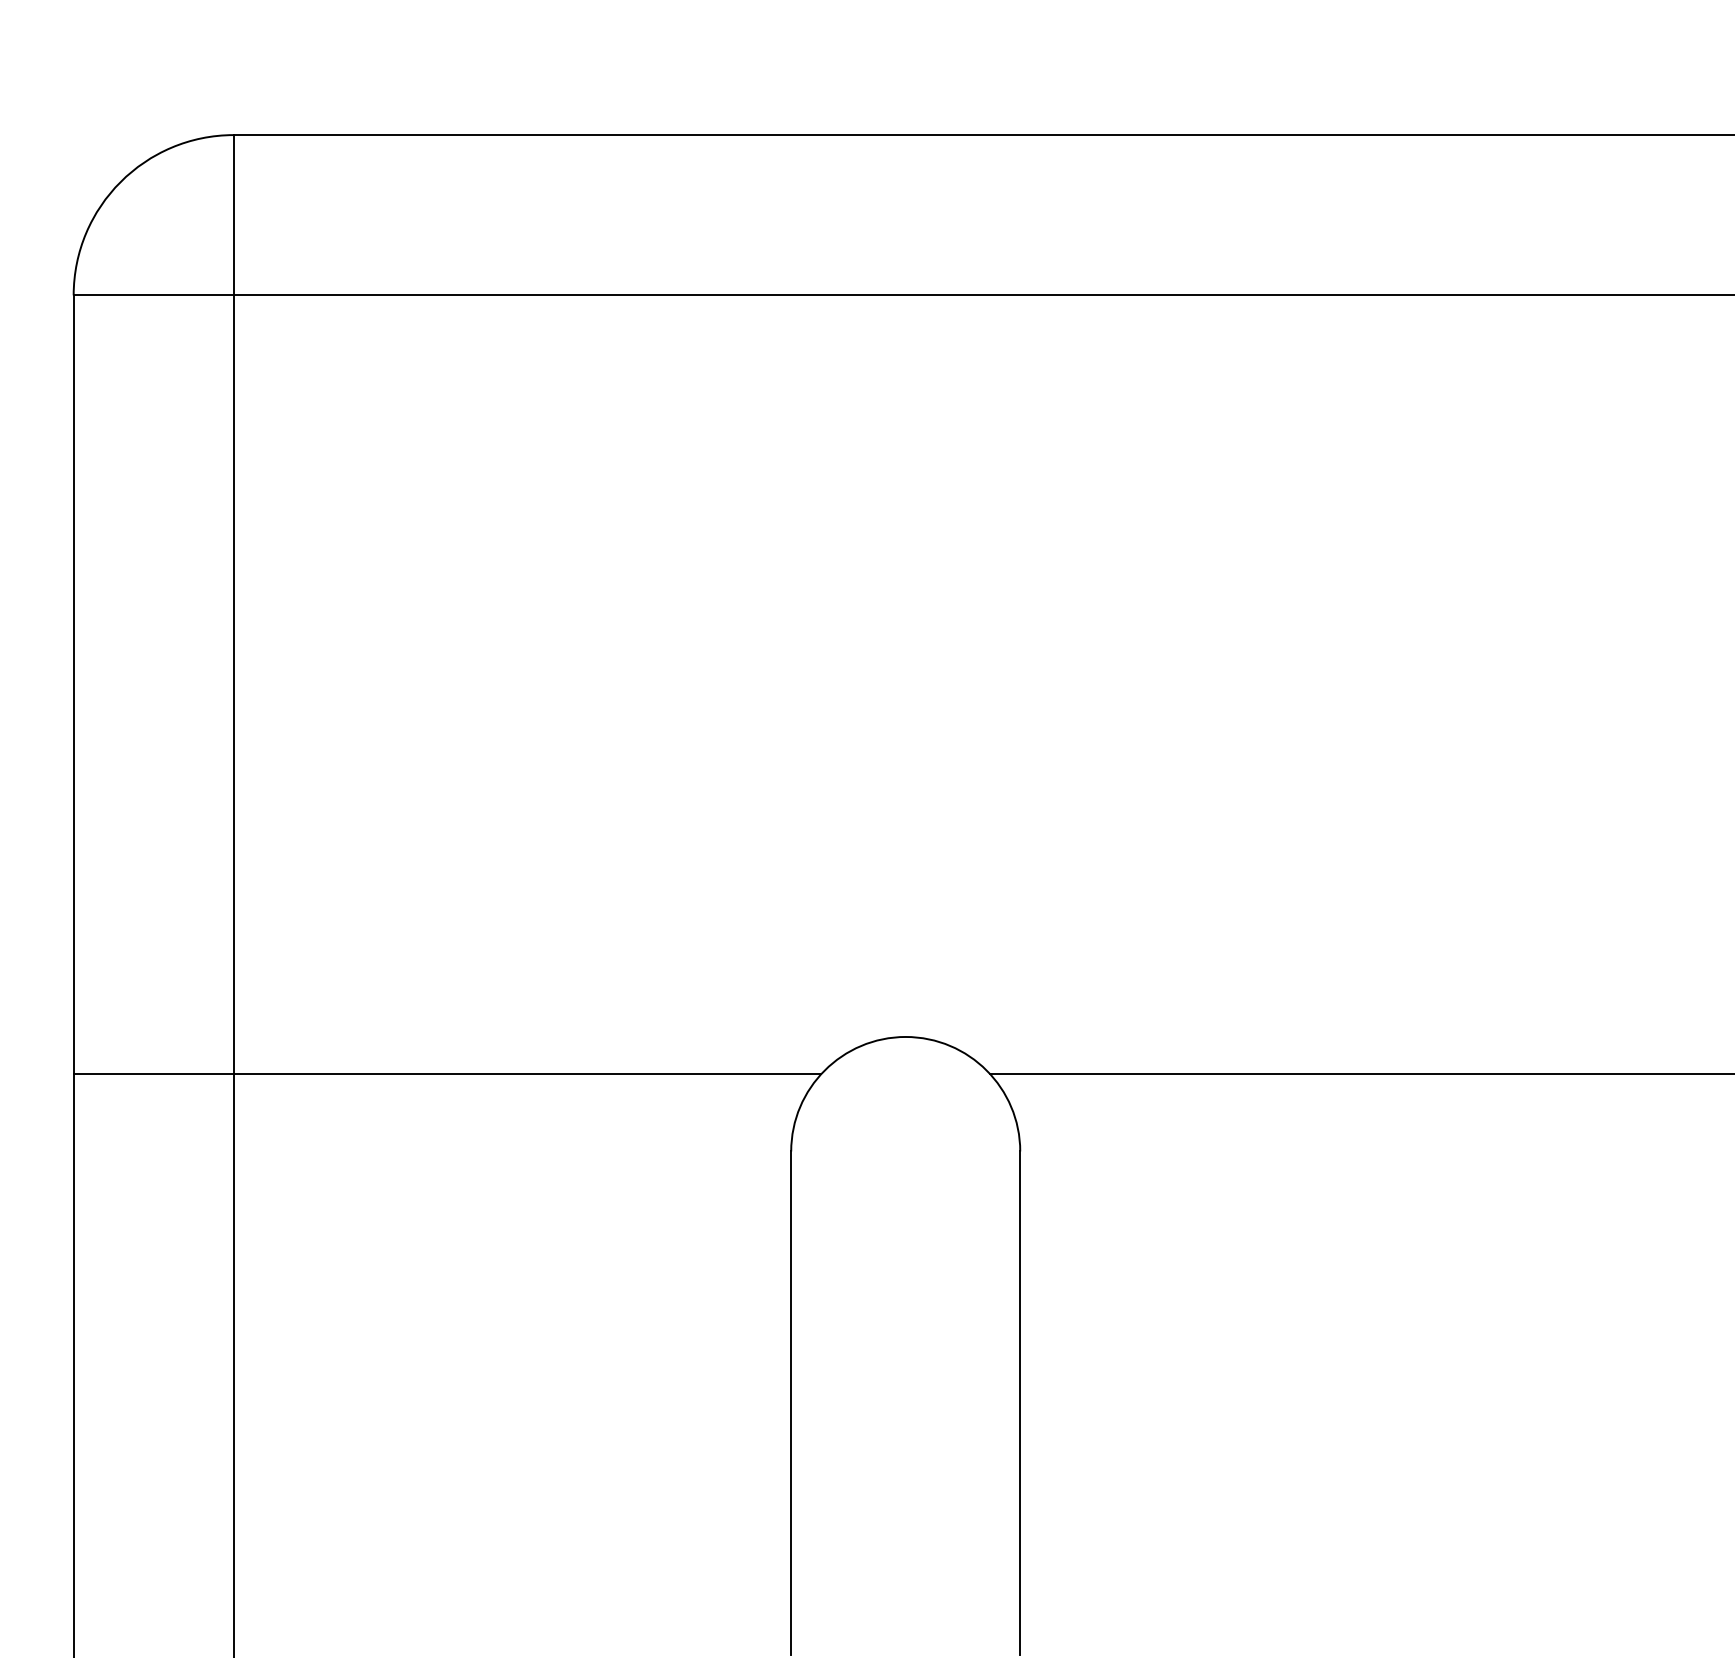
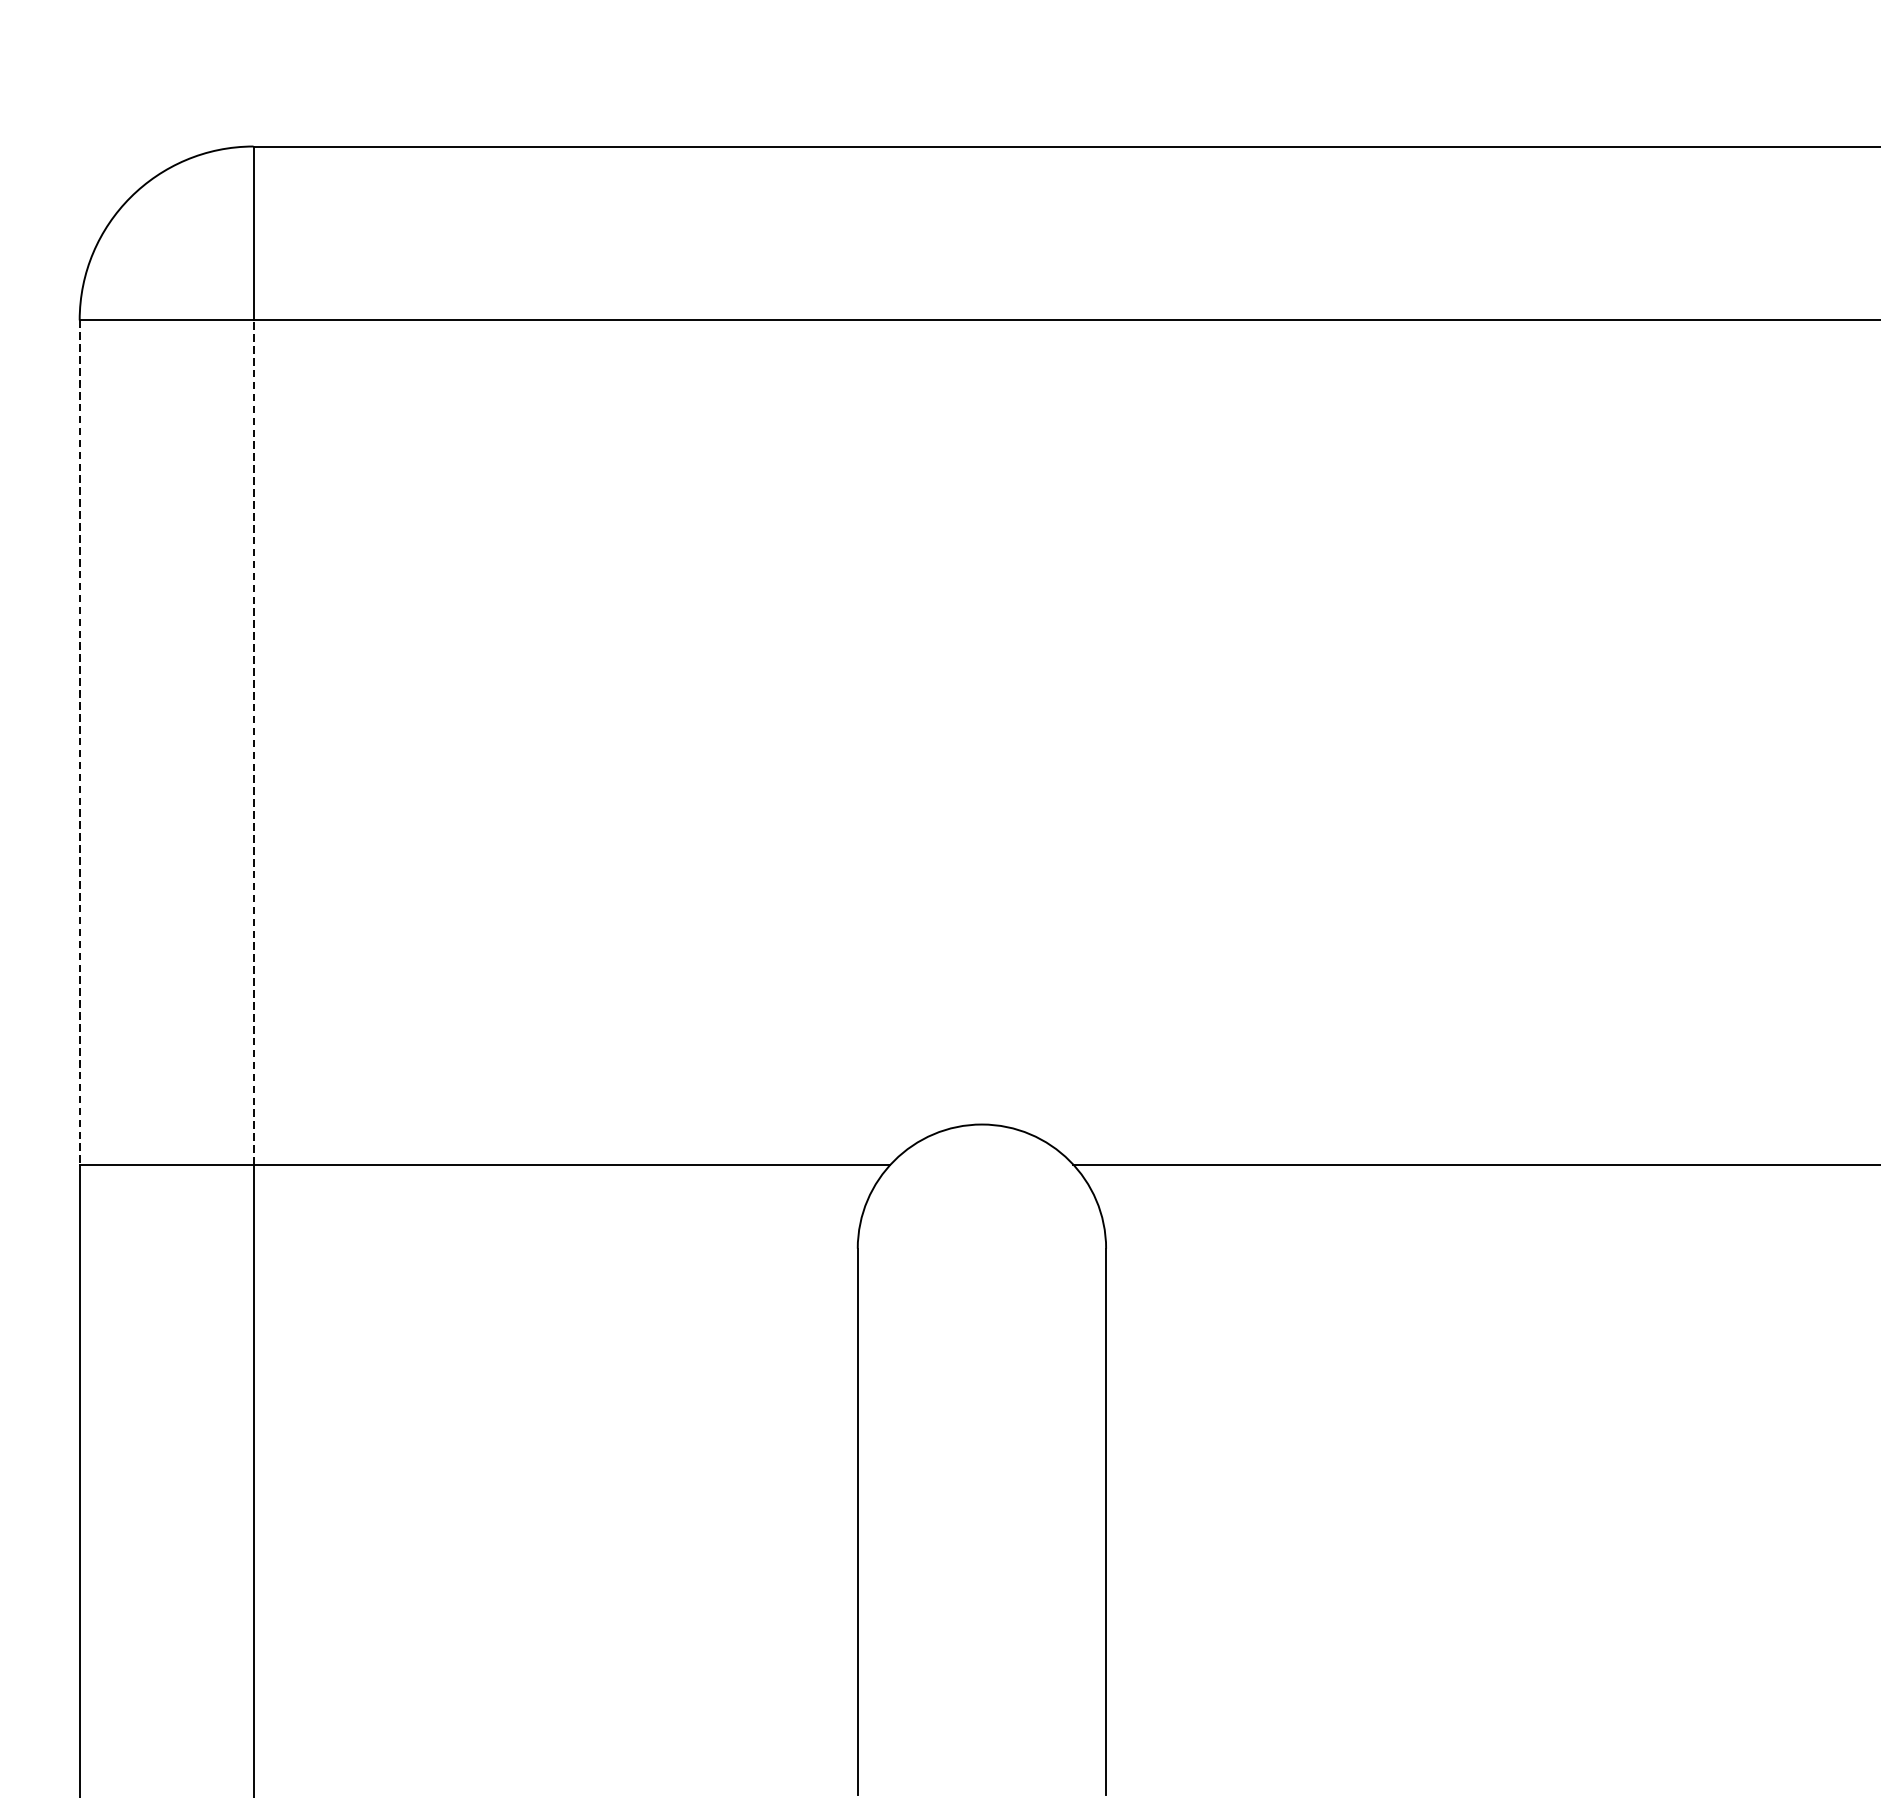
line: (234, 684) -> (254, 742), solid -> dashed
line: (73, 685) -> (79, 743), solid -> dashed

